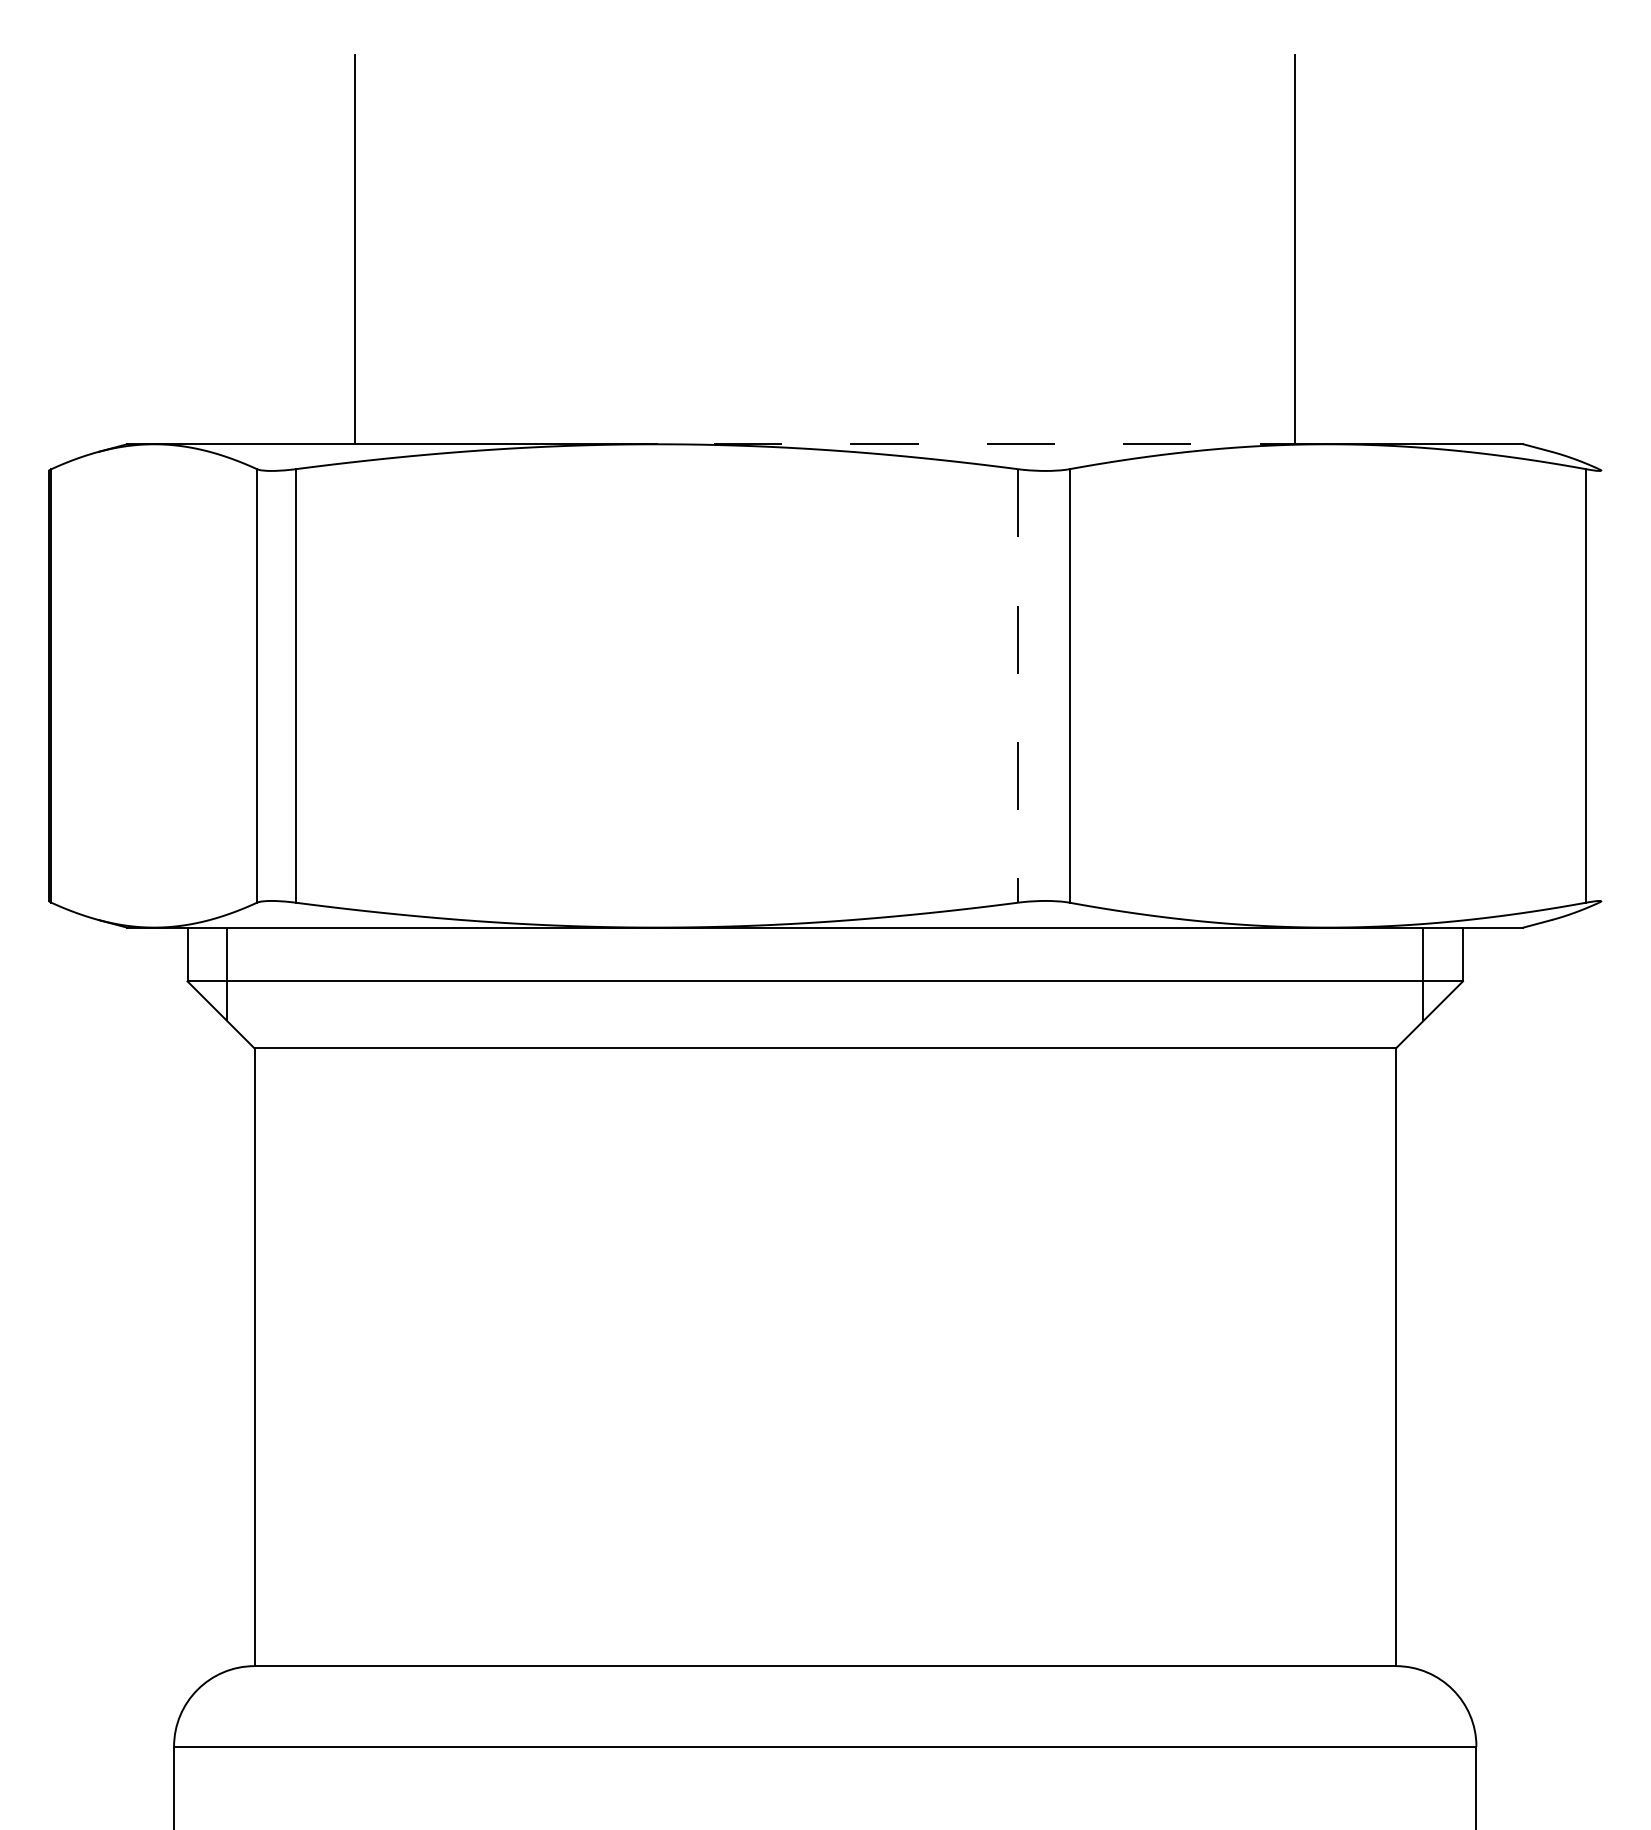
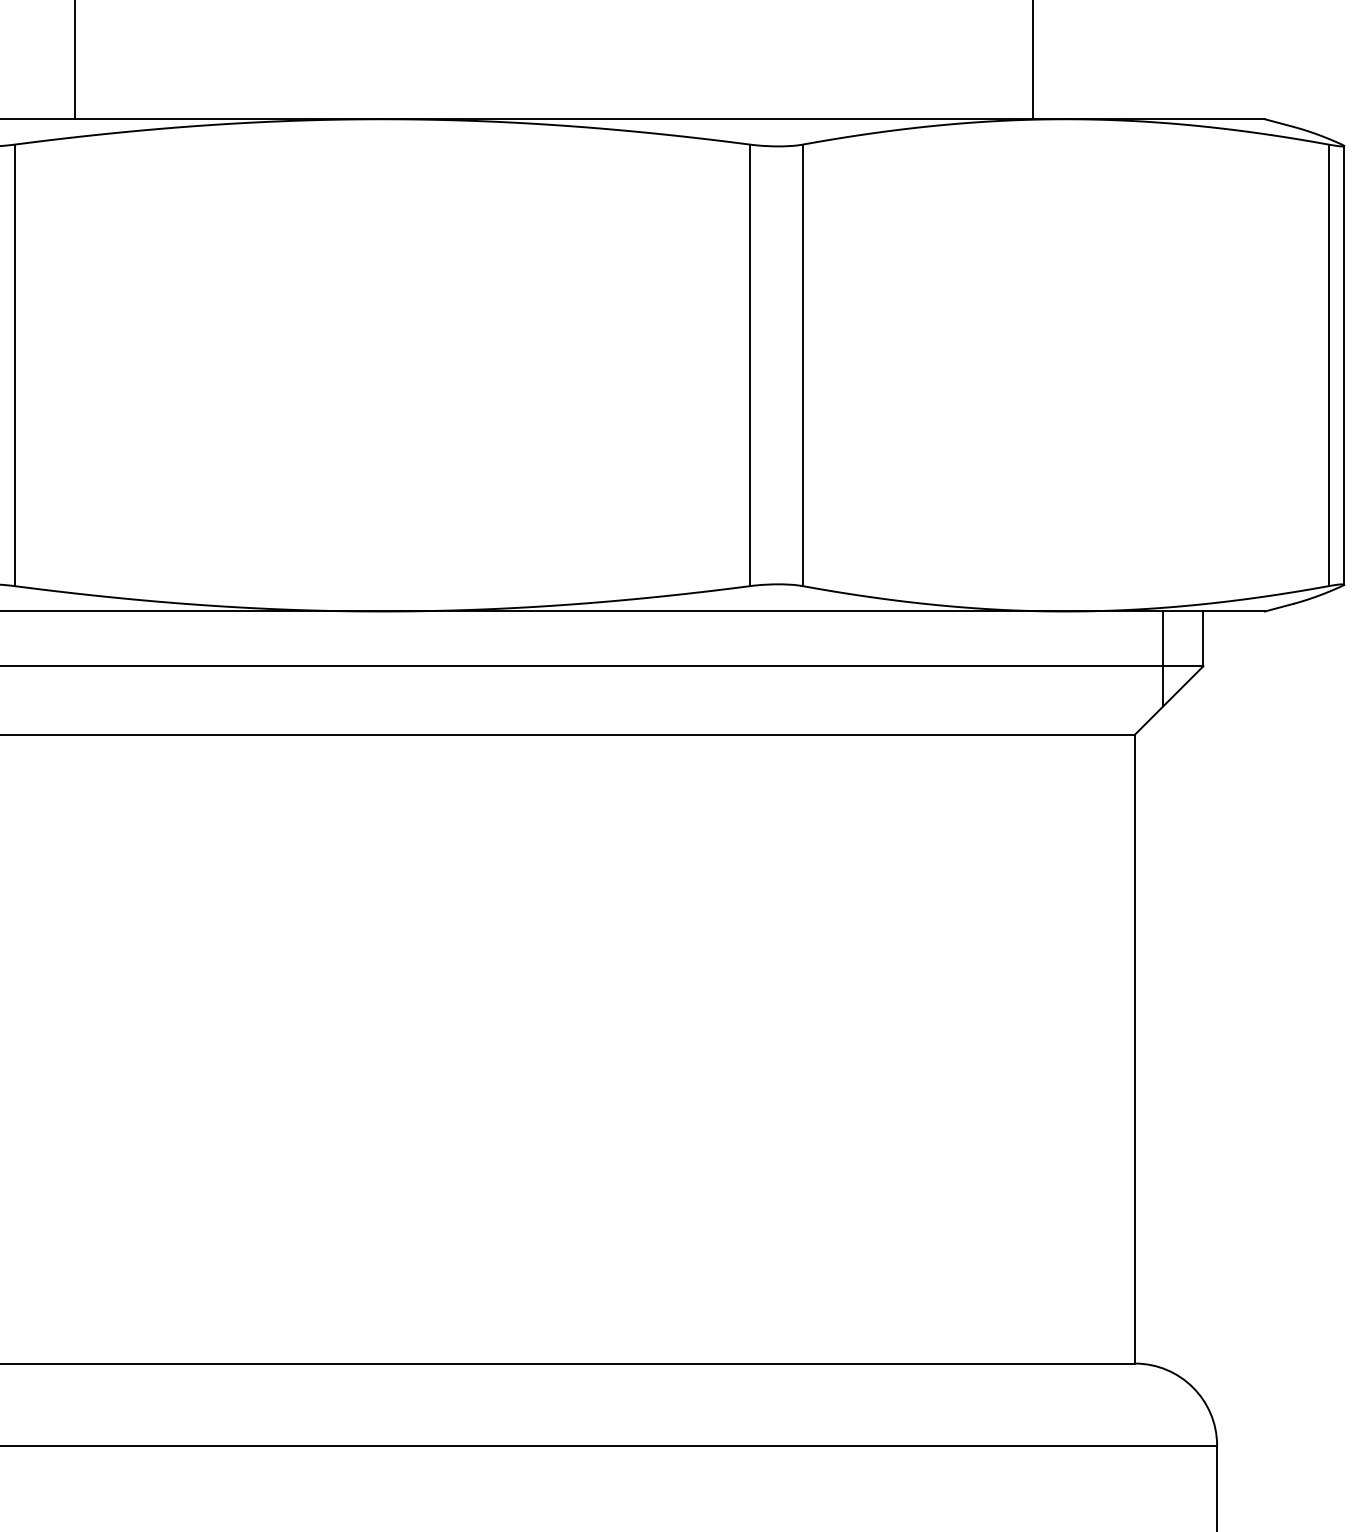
line: (992, 444) -> (724, 119), dashed -> solid
line: (1018, 685) -> (750, 364), dashed -> solid
line: (1601, 685) -> (1344, 364), added

